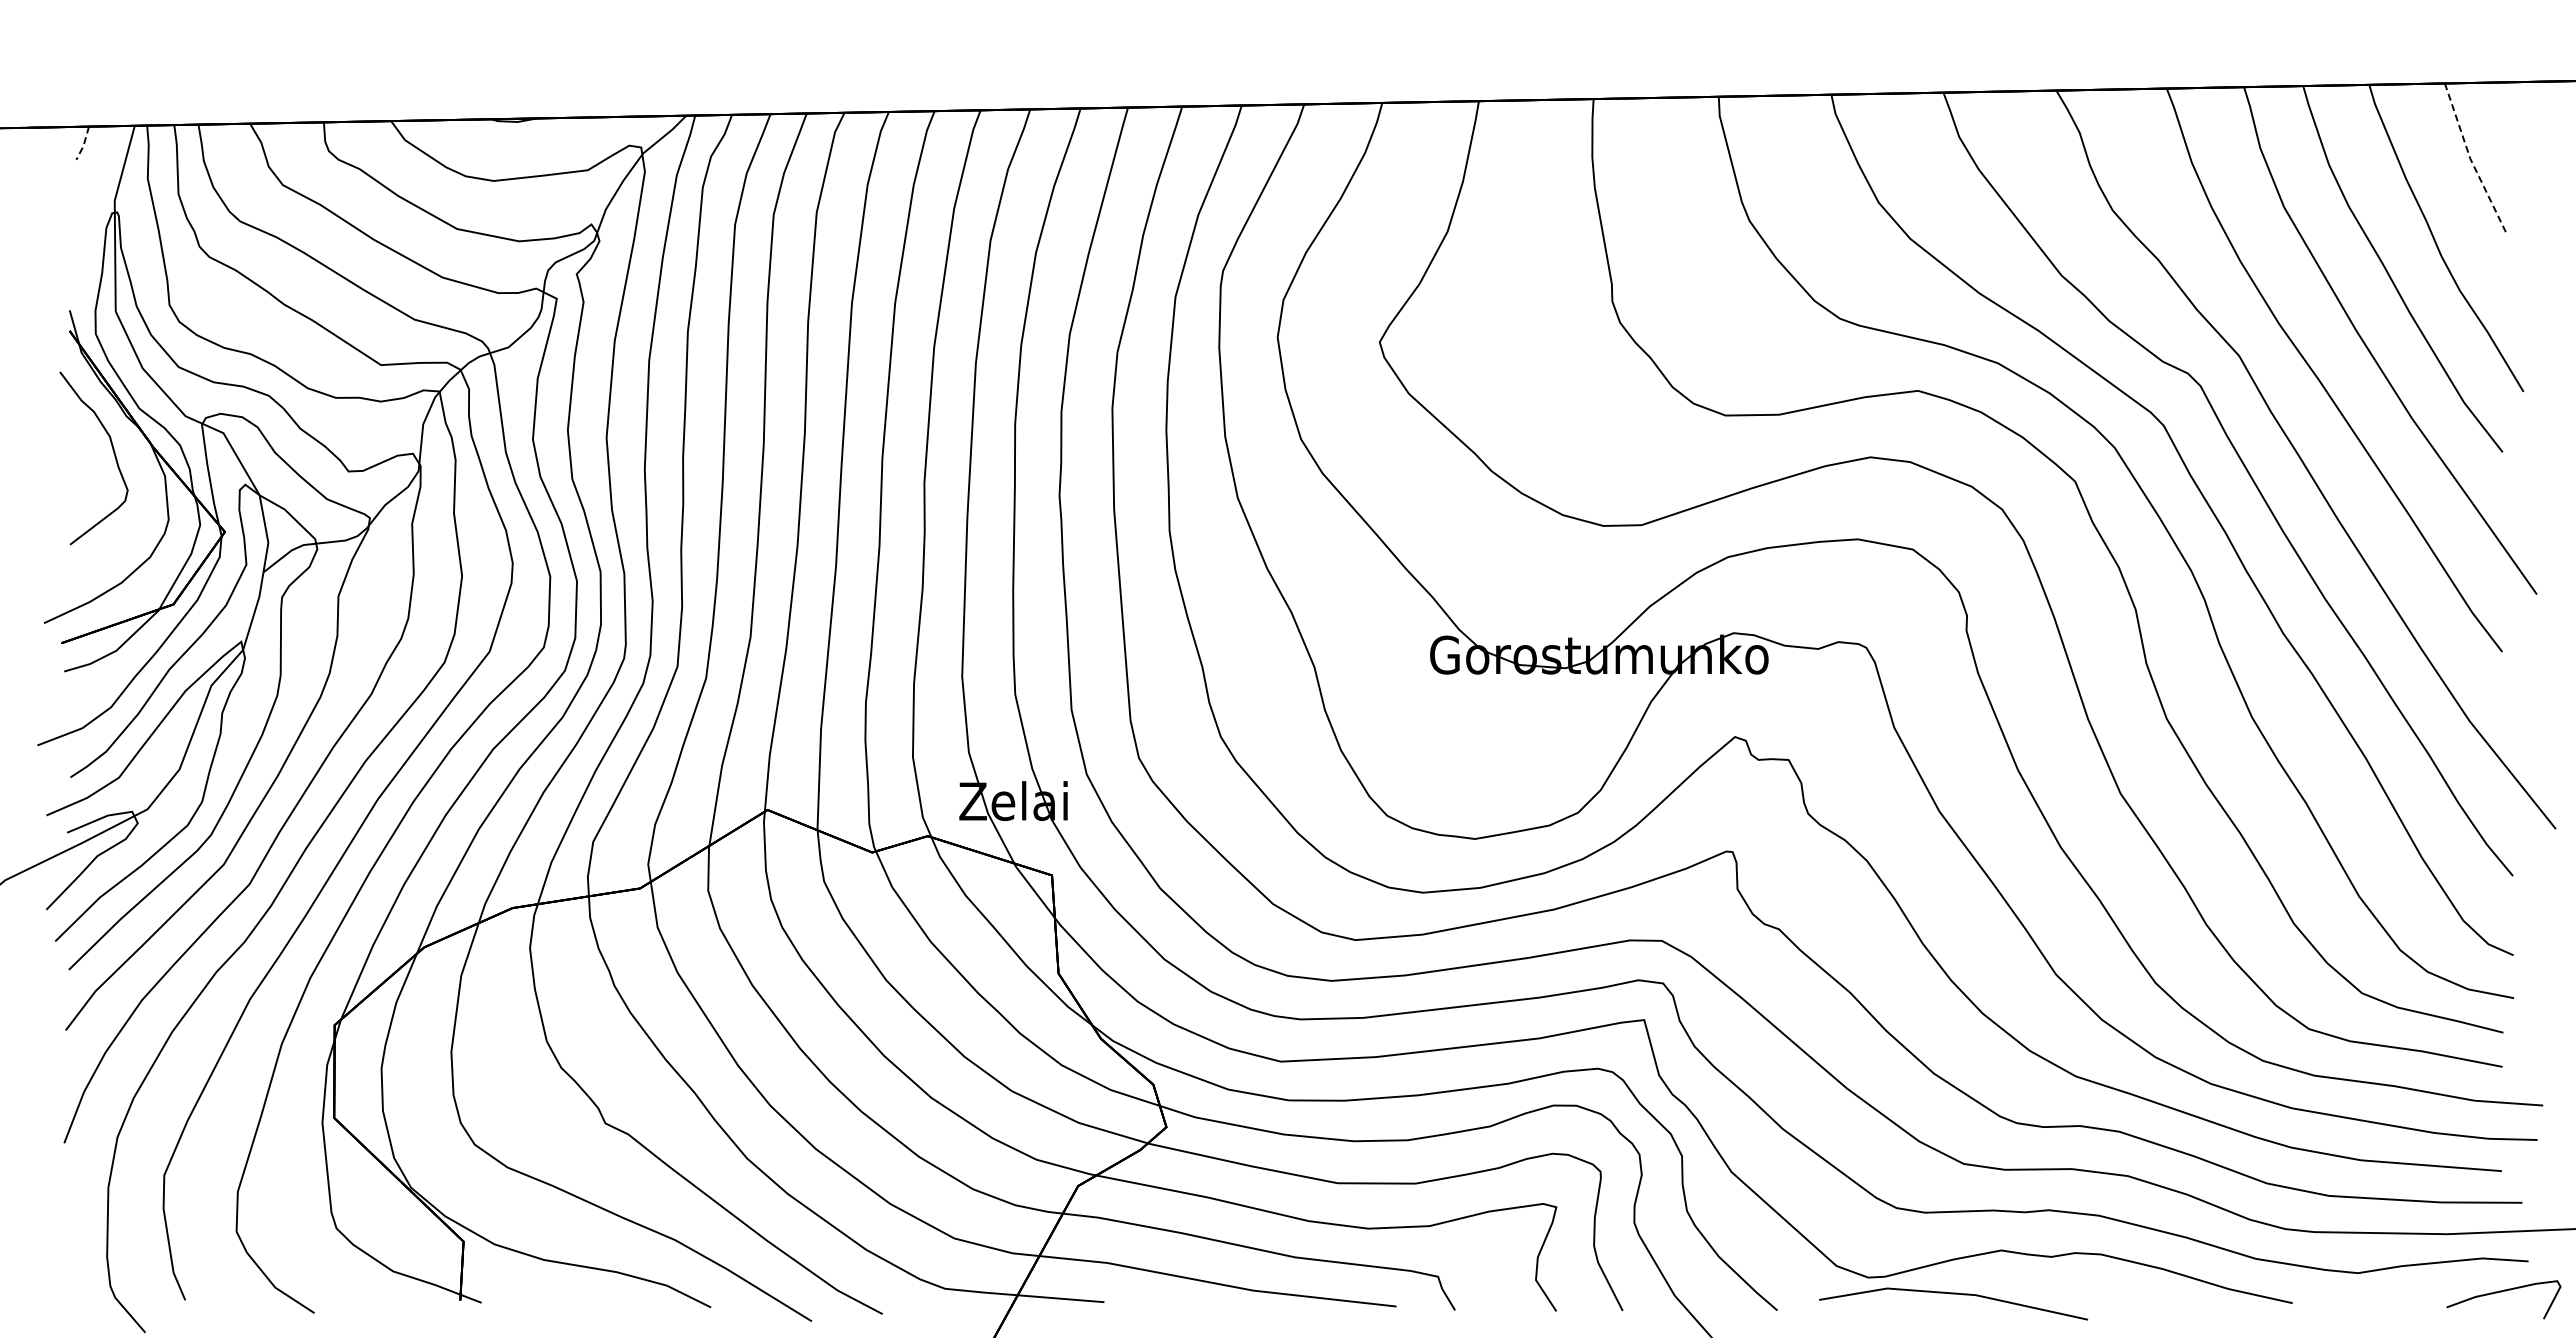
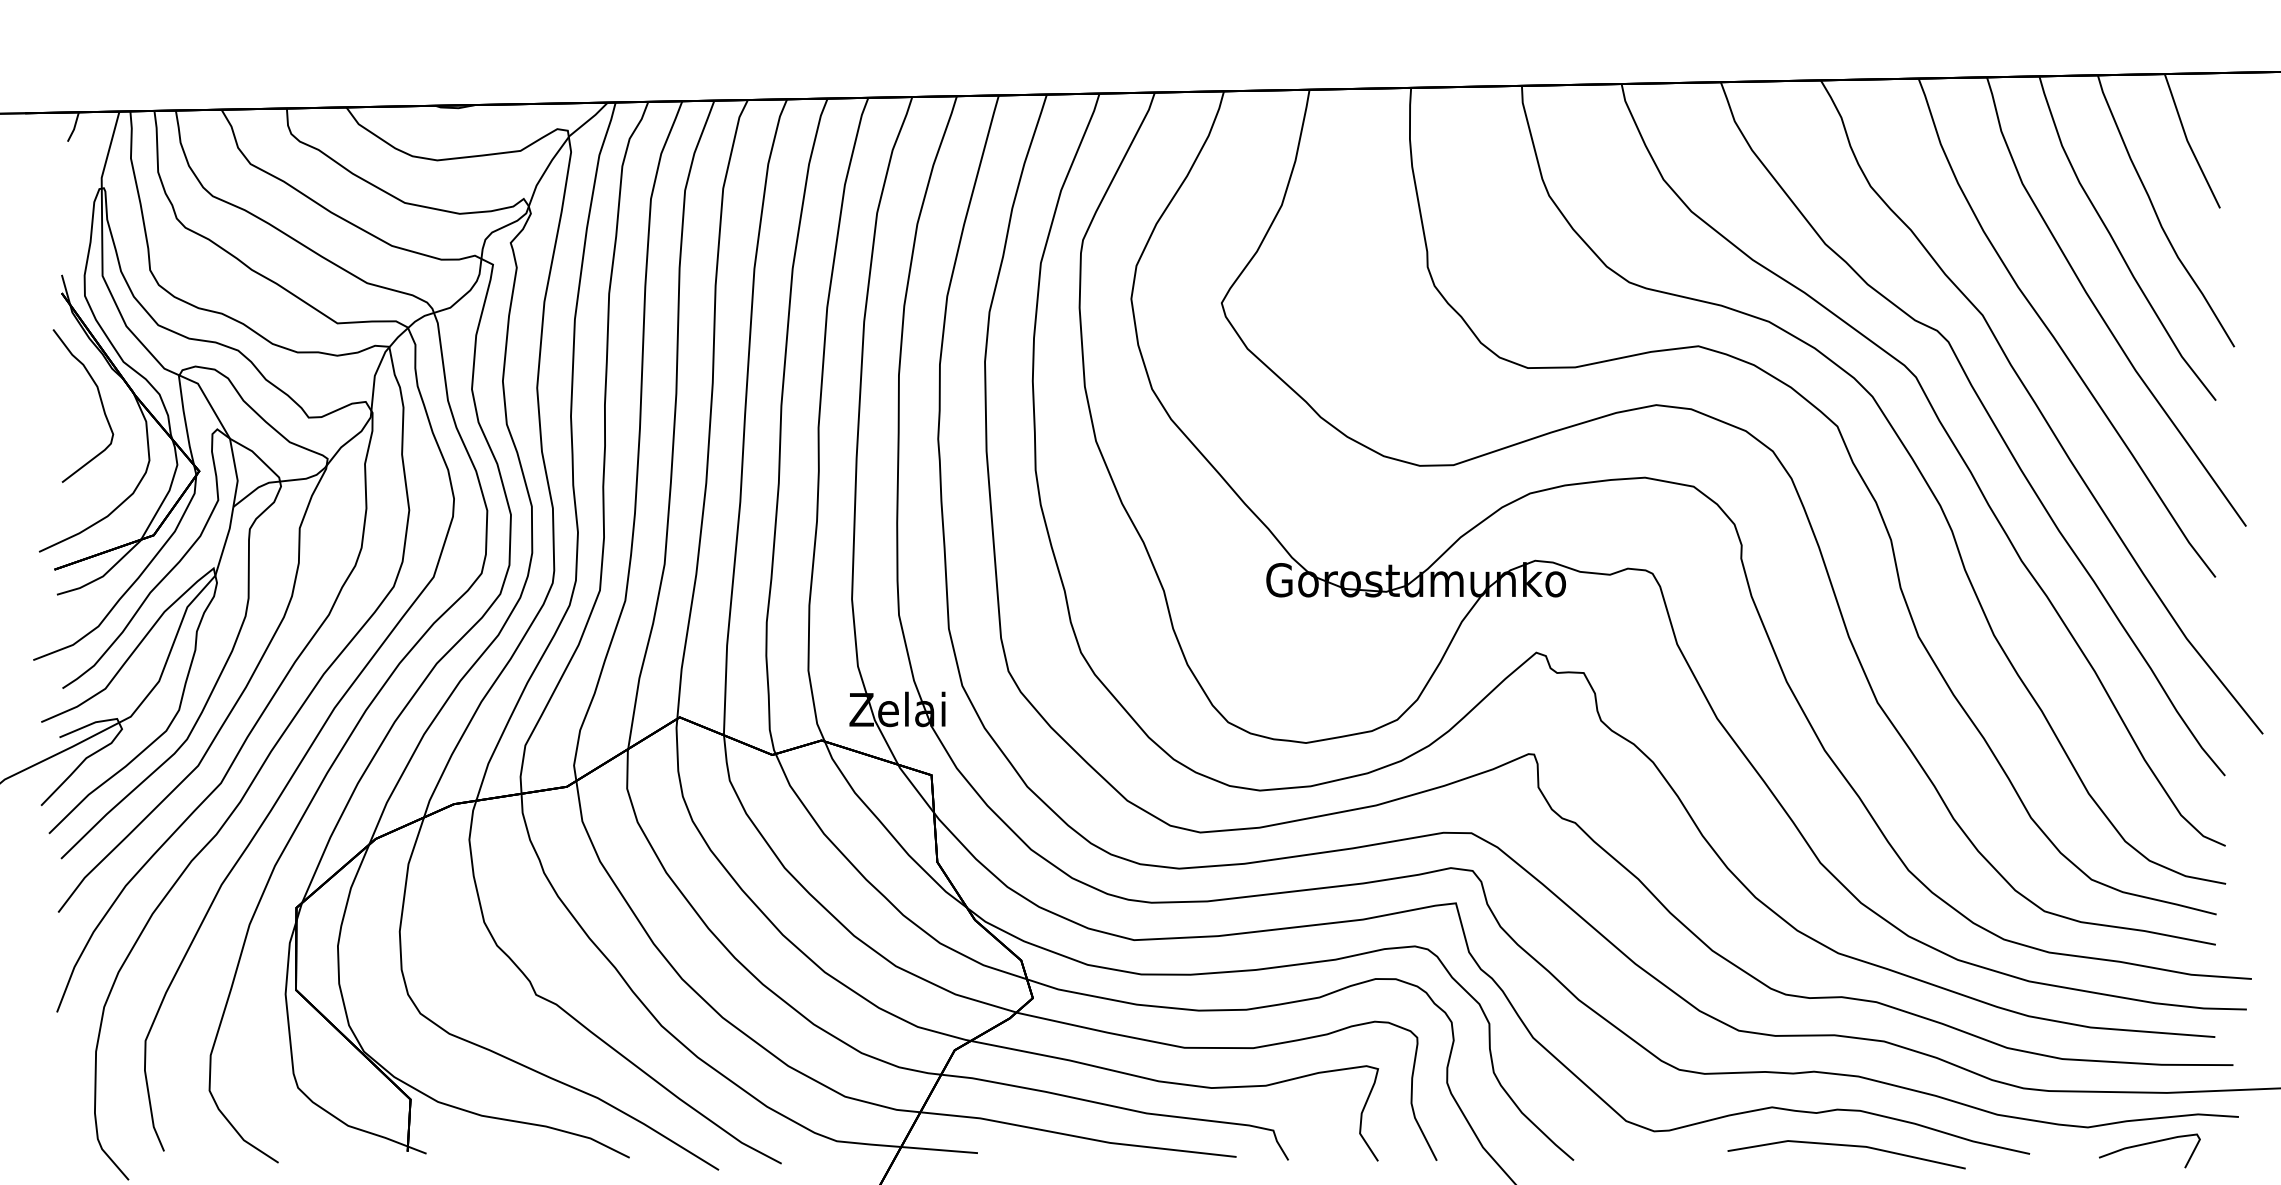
line: (84, 144) -> (74, 128), dashed -> solid
line: (2470, 159) -> (2187, 141), dashed -> solid
curve: (2501, 1292) -> (2147, 1144), moved
line: (1953, 1294) -> (1846, 1146), moved

